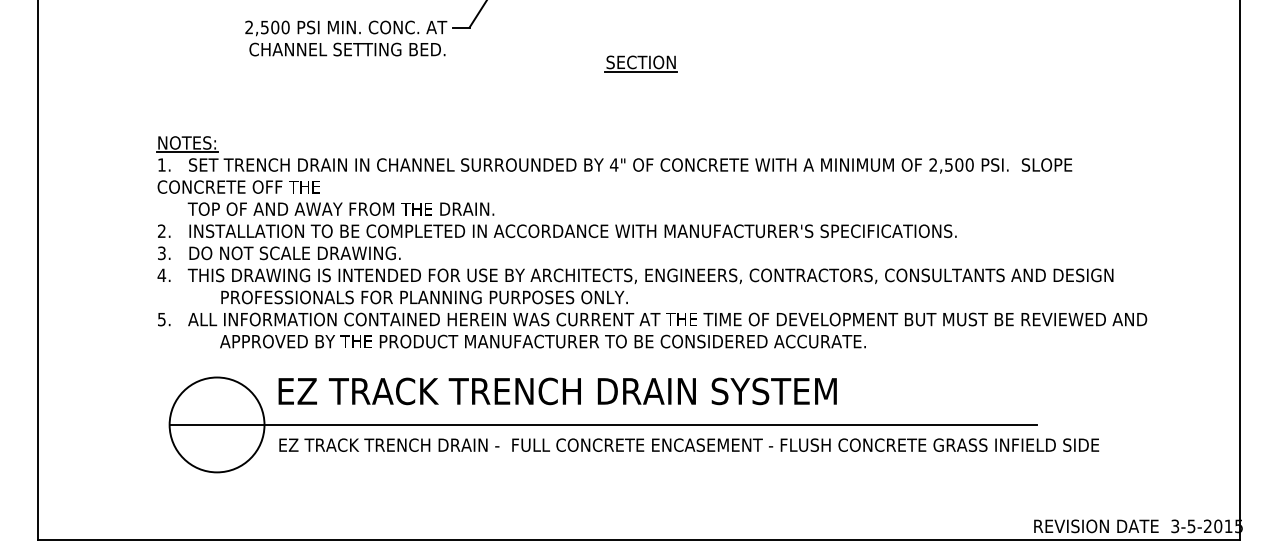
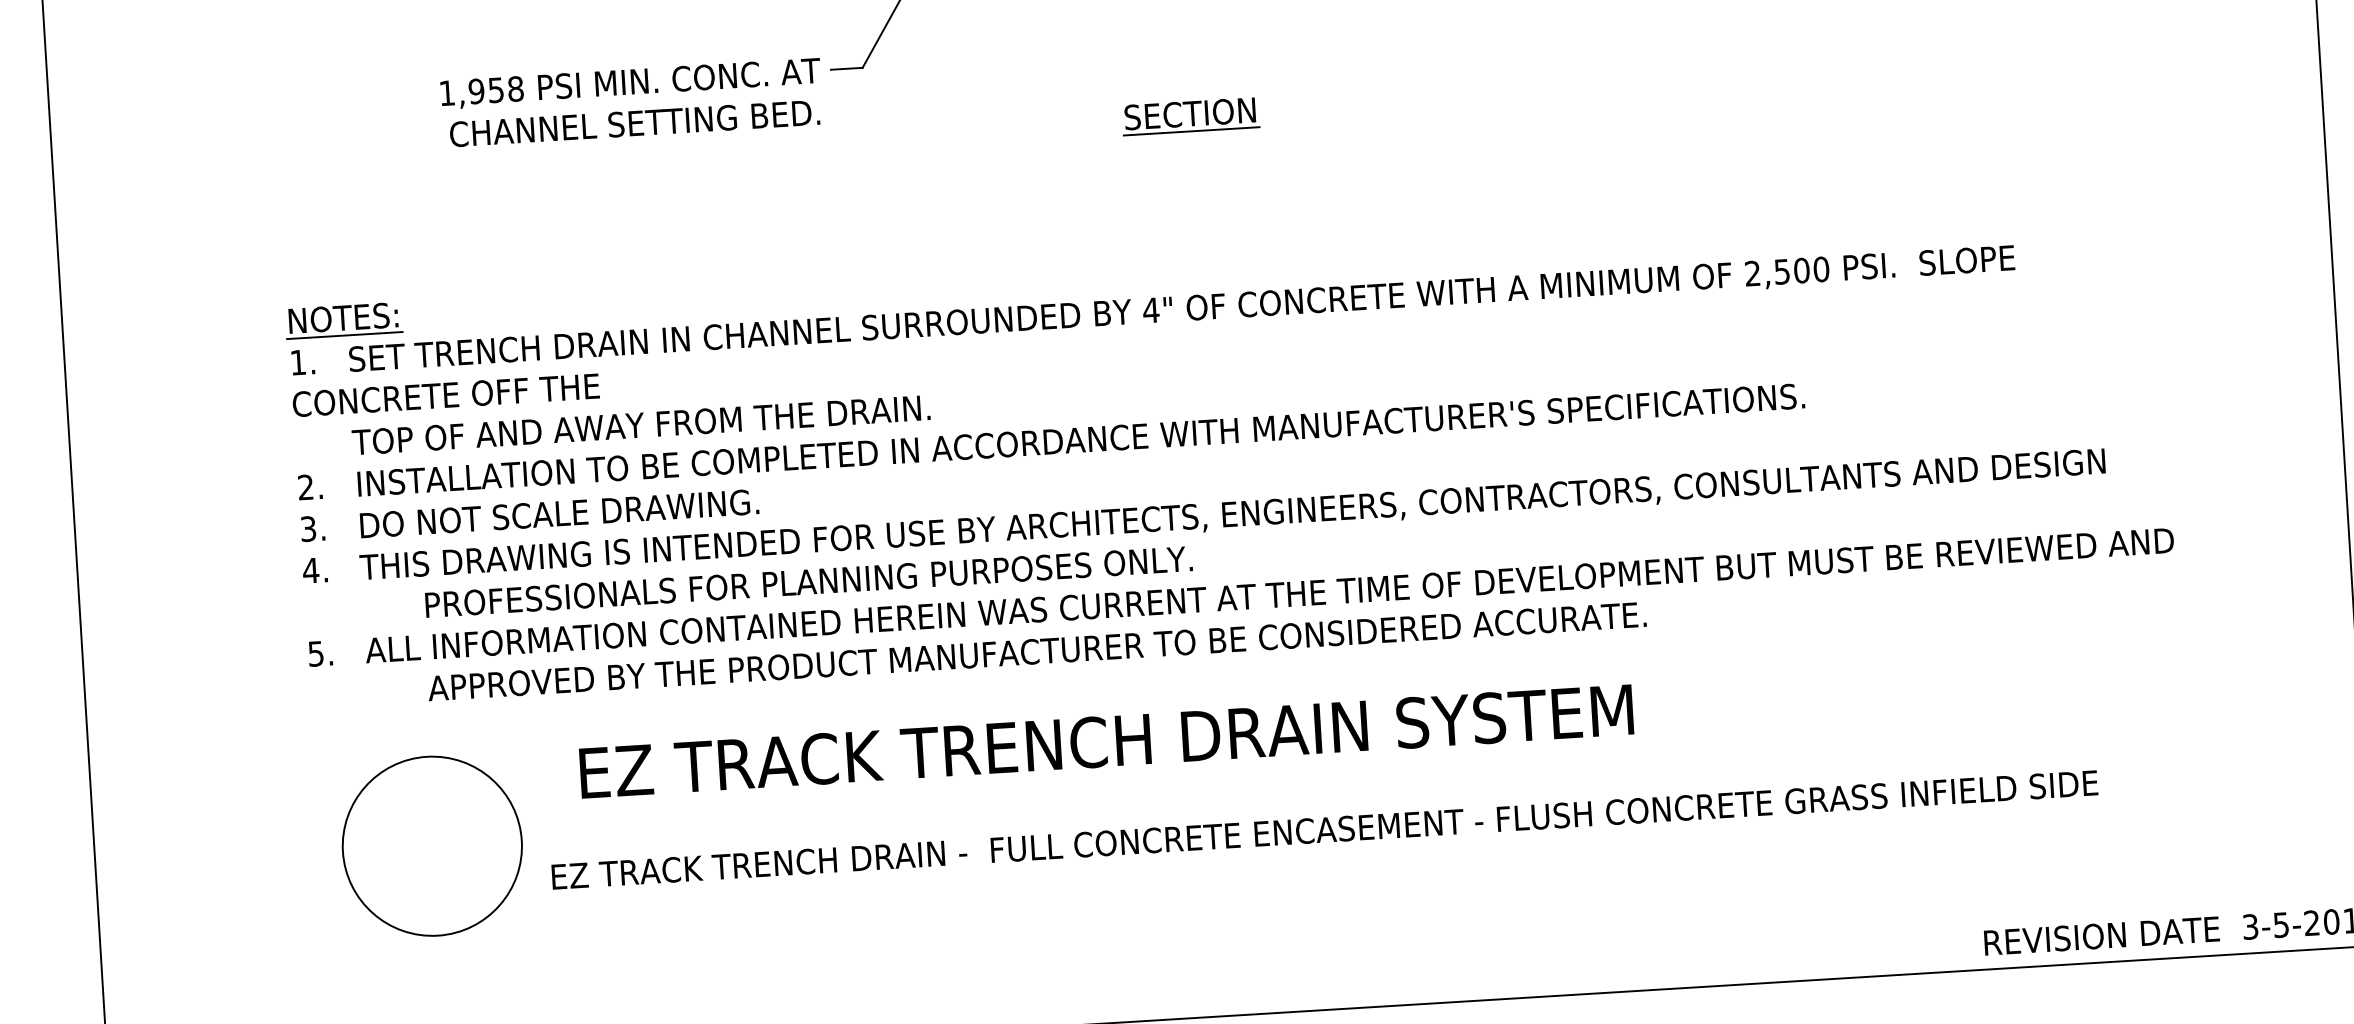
text: (267, 27) -> (481, 91), 2,500 -> 1,958
text: (557, 391) -> (1106, 741), moved
line: (602, 424) -> (1158, 800), removed

